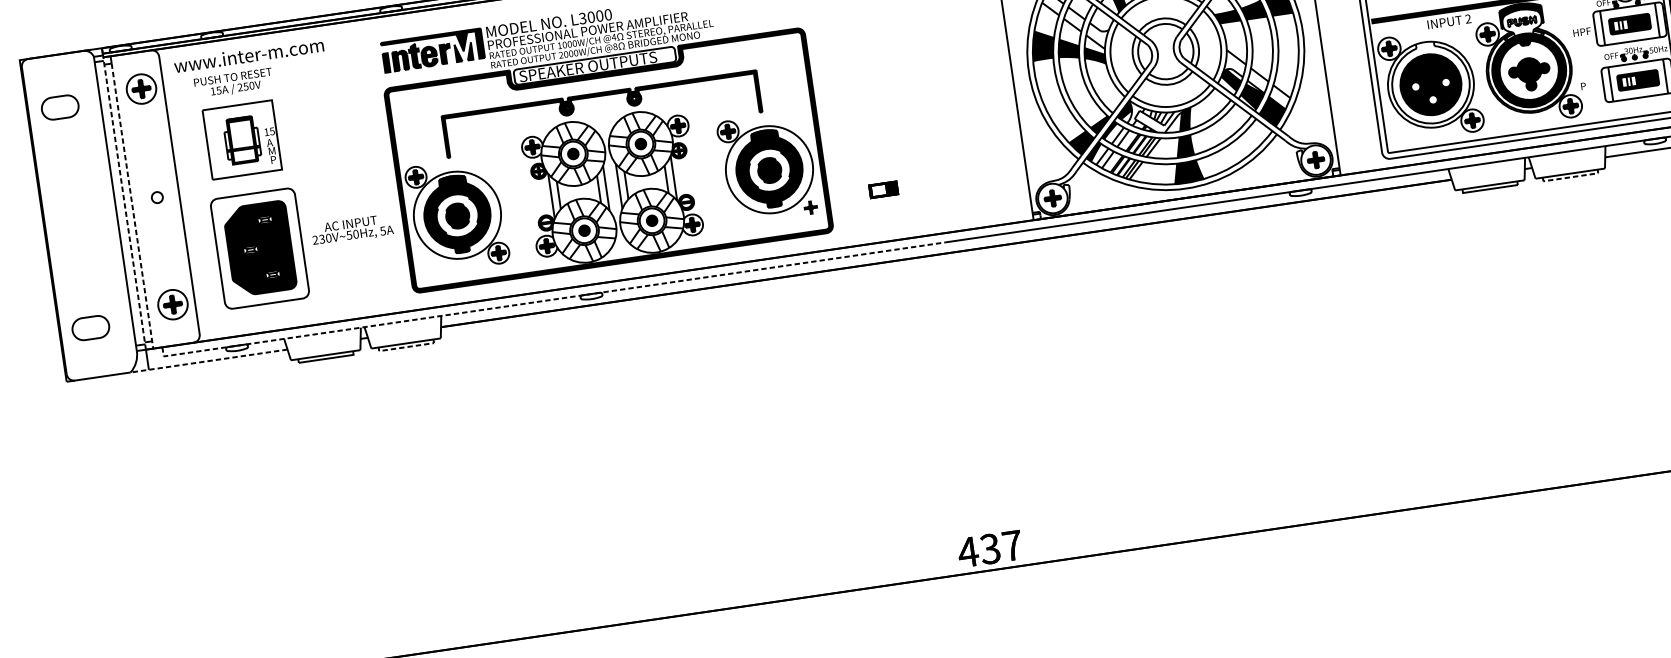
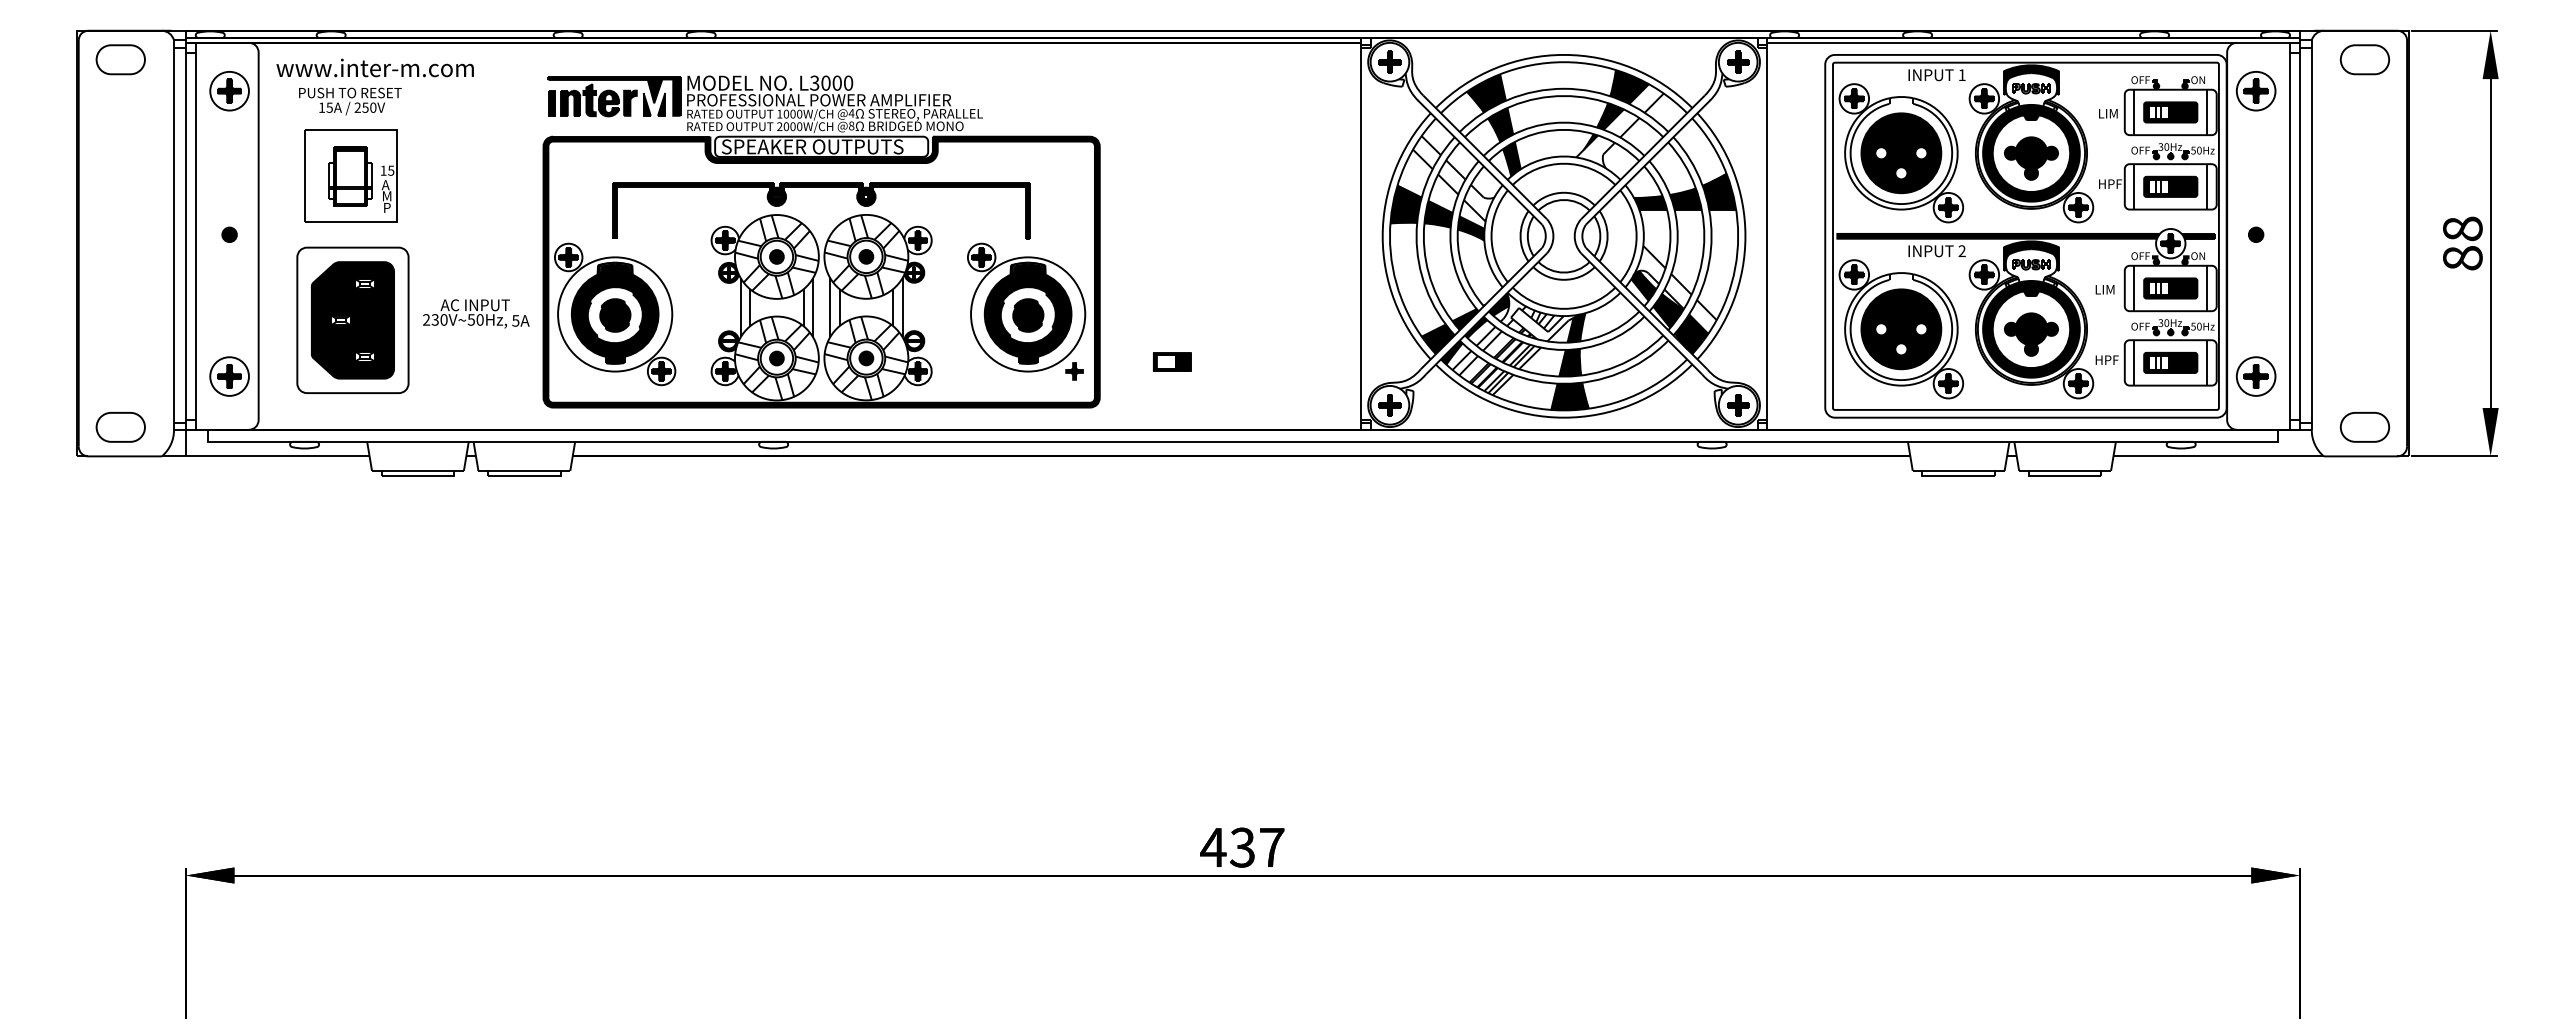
text: (1582, 31) -> (2107, 289), HPF -> LIM
text: (1590, 84) -> (2107, 359), P -> HPF
part: (59, 107) -> (120, 59), moved
line: (1568, 177) -> (2062, 475), dashed -> solid
fill: (157, 197) -> (229, 234), added
line: (124, 201) -> (186, 233), dashed -> solid
line: (132, 206) -> (195, 241), dashed -> solid
line: (549, 299) -> (718, 441), dashed -> solid
part: (90, 328) -> (120, 427), moved
line: (408, 346) -> (526, 475), dashed -> solid
line: (208, 361) -> (265, 456), dashed -> solid

